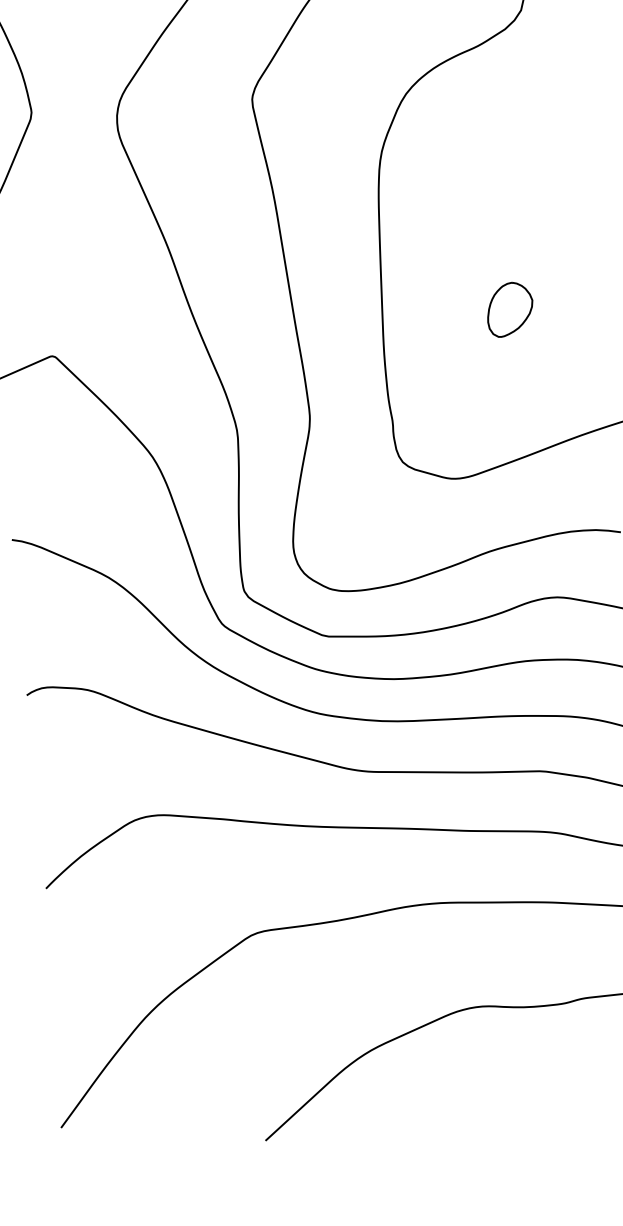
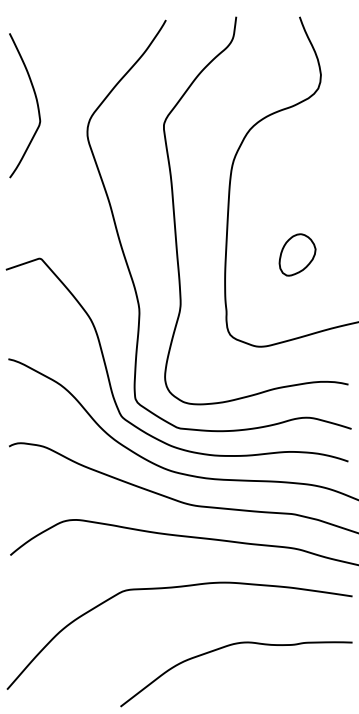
part: (509, 308) -> (297, 254), size x1.4

